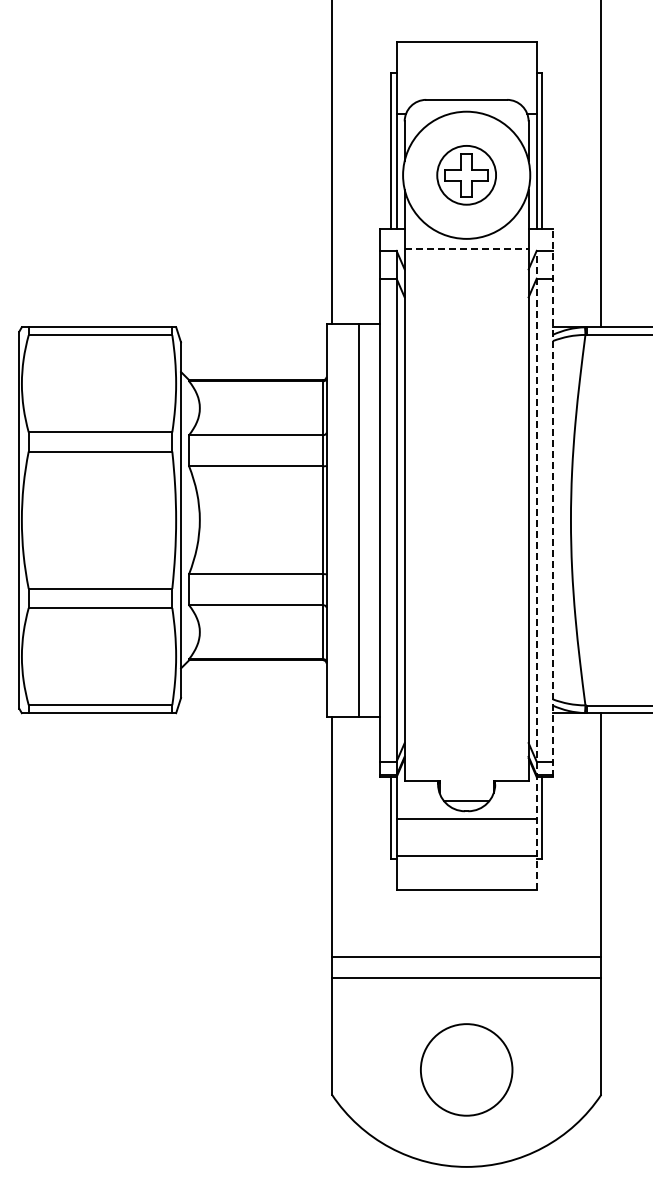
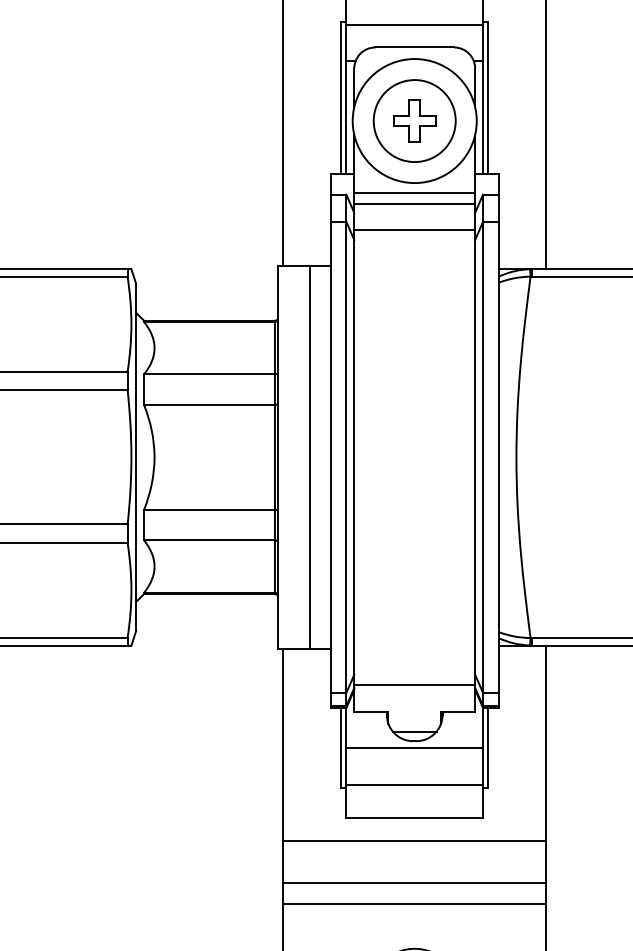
line: (466, 76) -> (414, 24), added
circle: (466, 175) -> (414, 121), size x1.43
line: (466, 249) -> (414, 193), dashed -> solid
line: (466, 260) -> (414, 204), added
line: (466, 286) -> (414, 229), added
line: (552, 503) -> (498, 441), dashed -> solid
line: (536, 570) -> (482, 506), dashed -> solid
line: (466, 753) -> (414, 684), added
line: (466, 913) -> (414, 840), added

